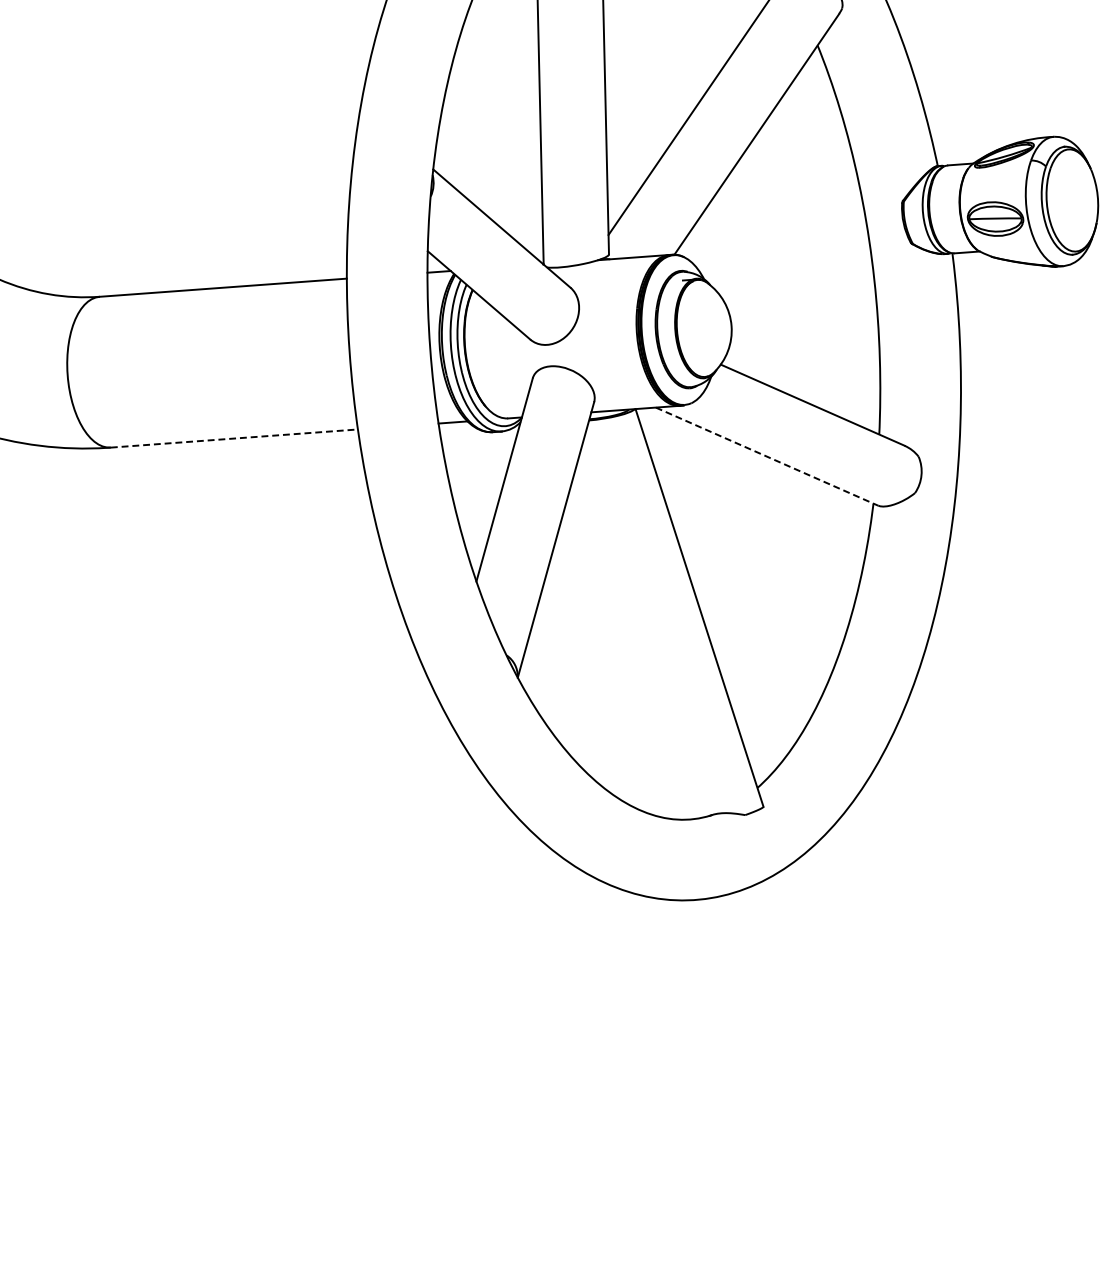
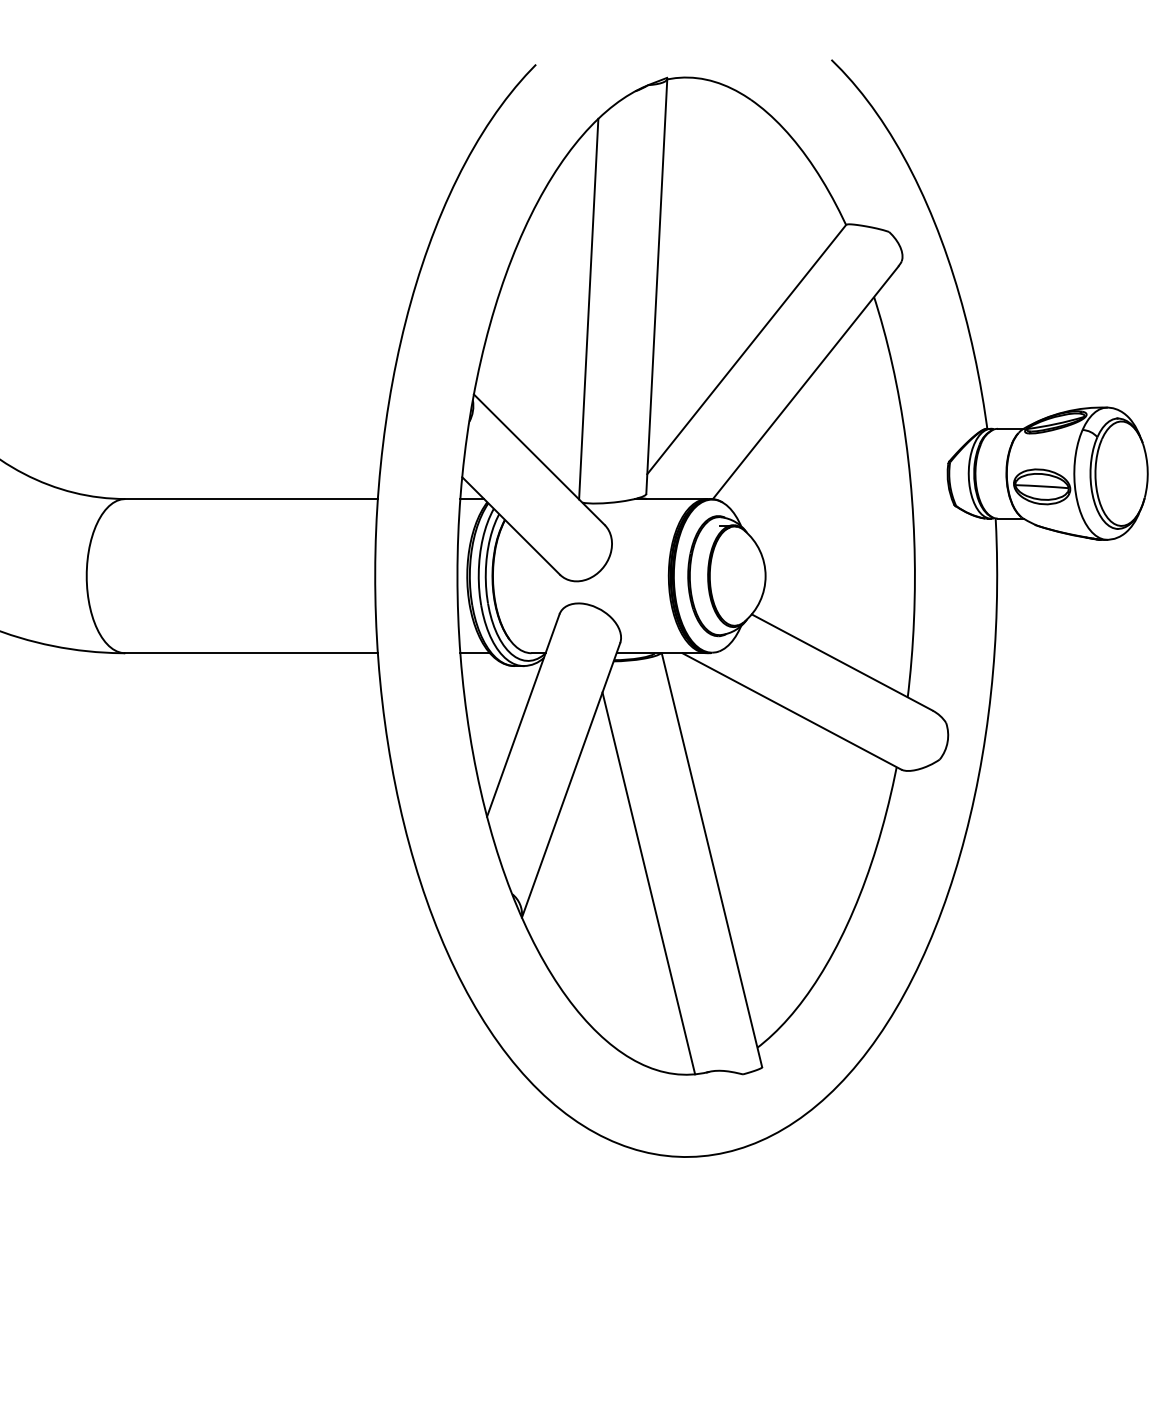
line: (235, 438) -> (252, 653), dashed -> solid
line: (766, 456) -> (791, 711), dashed -> solid
line: (639, 635) -> (648, 883), added

